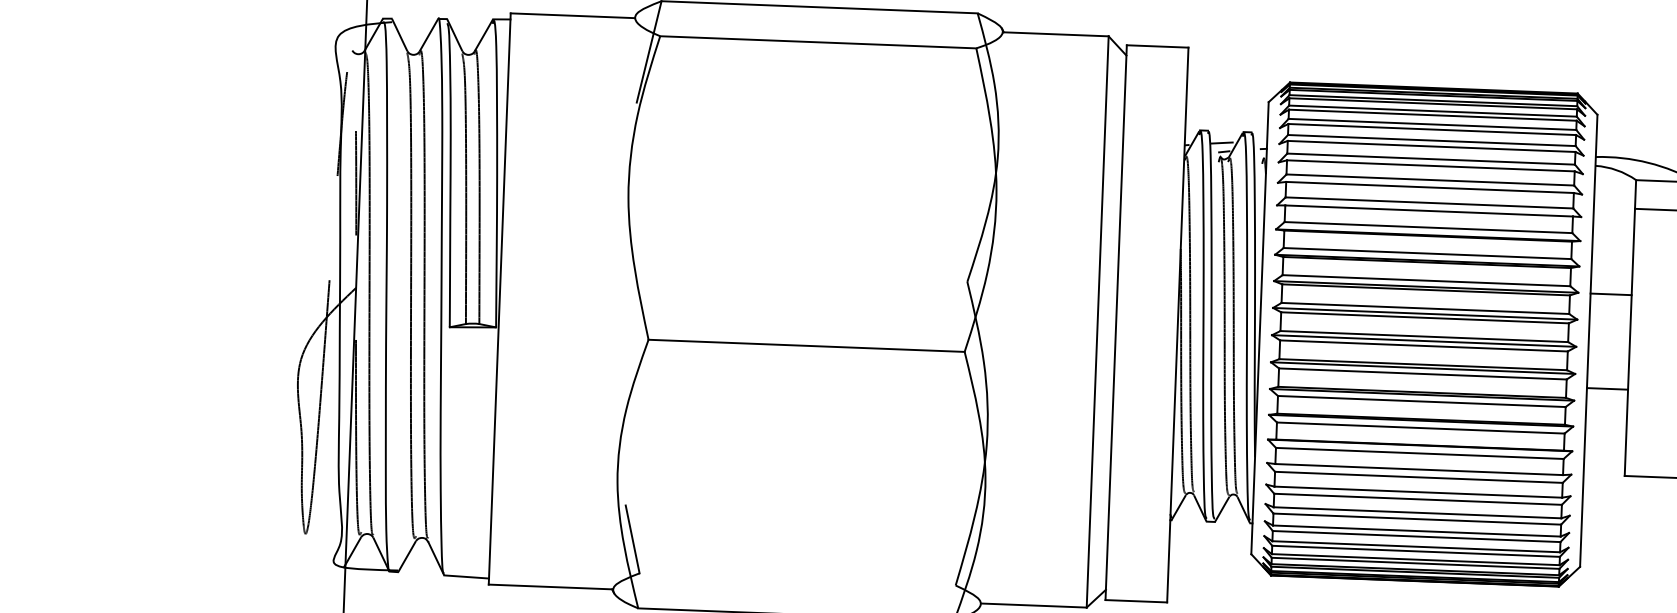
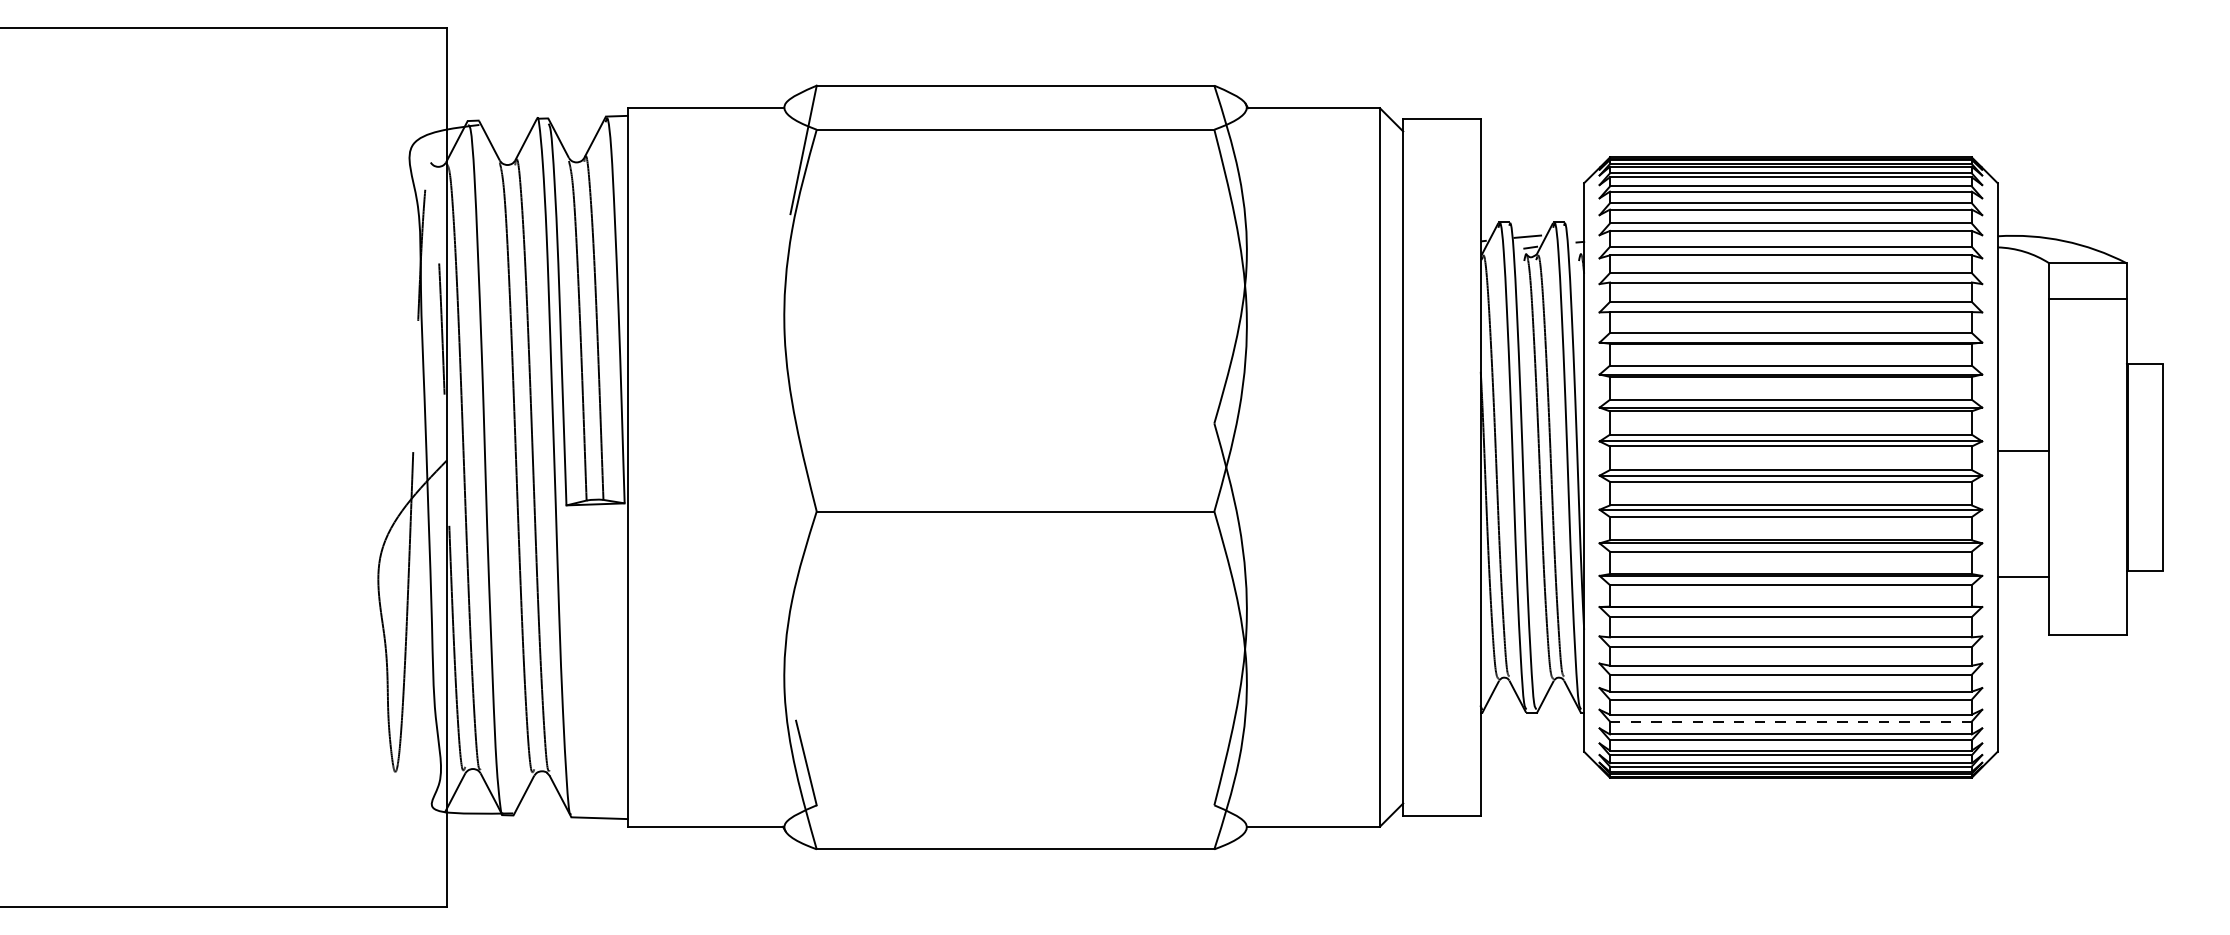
line: (1611, 294) -> (2023, 451), moved
line: (1607, 388) -> (2023, 576), moved
line: (1416, 536) -> (1790, 721), solid -> dashed

